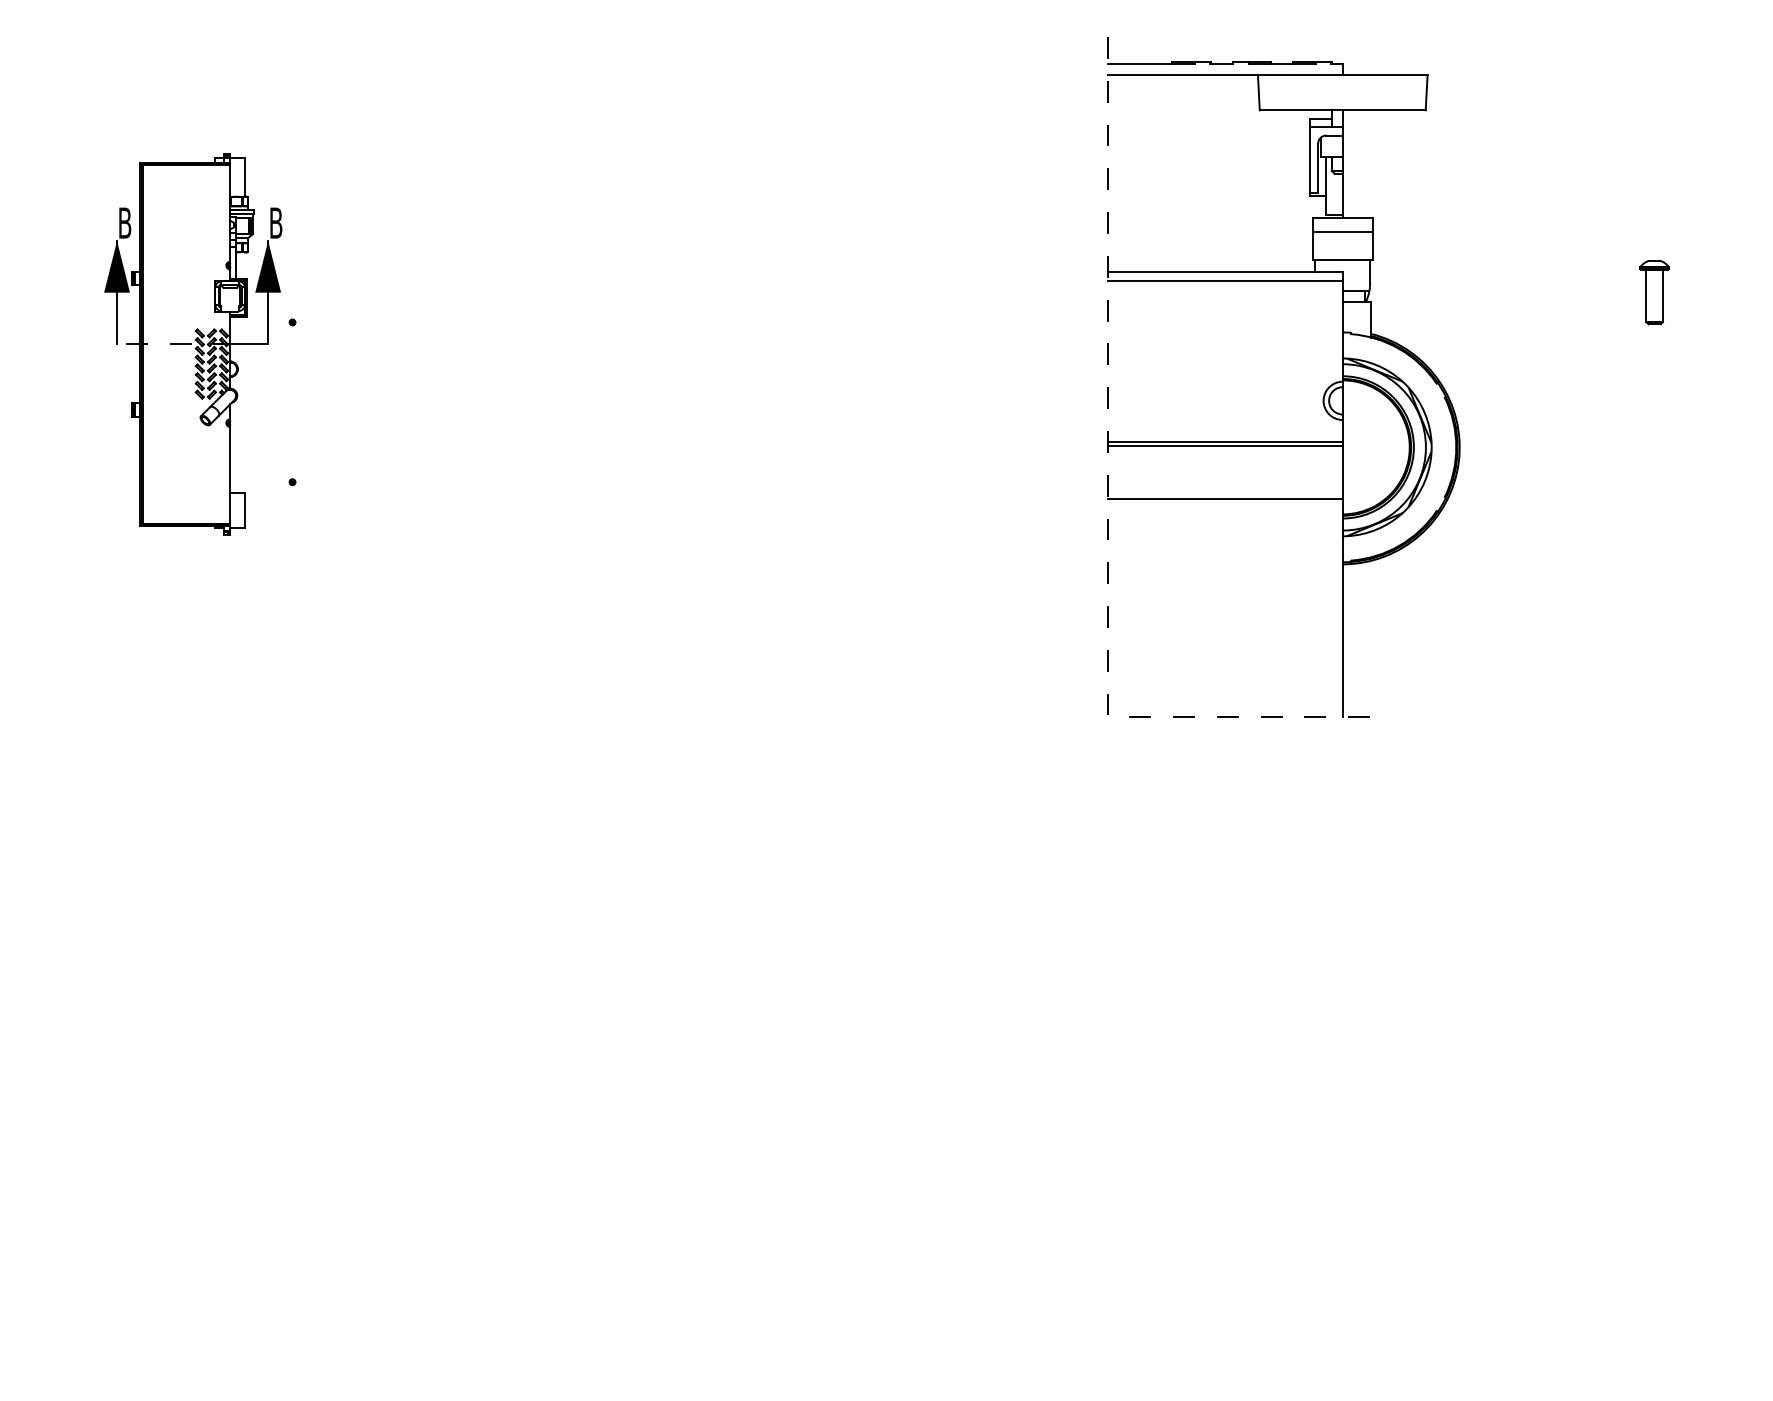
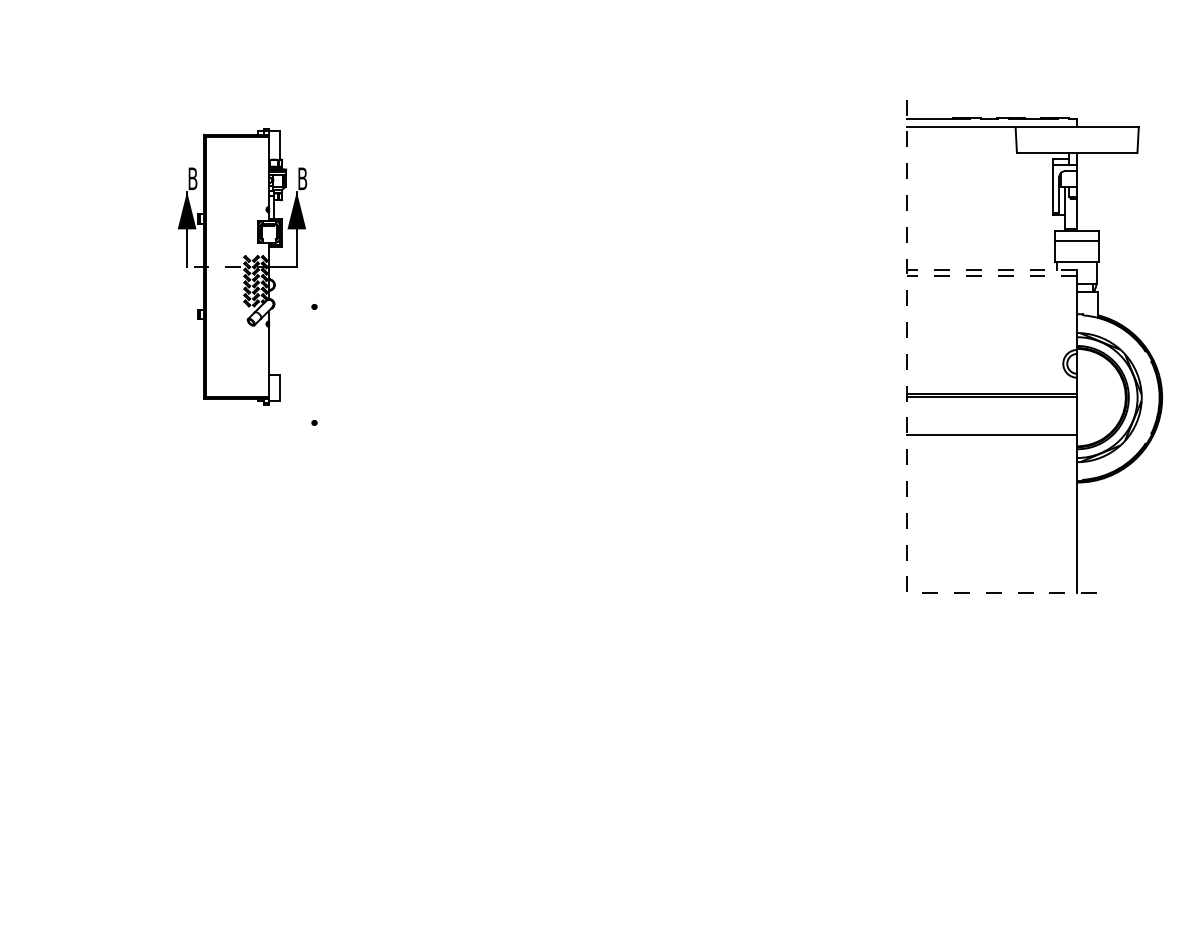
line: (1225, 272) -> (992, 270), solid -> dashed
line: (1225, 280) -> (992, 276), solid -> dashed
part: (193, 344) -> (242, 266), moved

